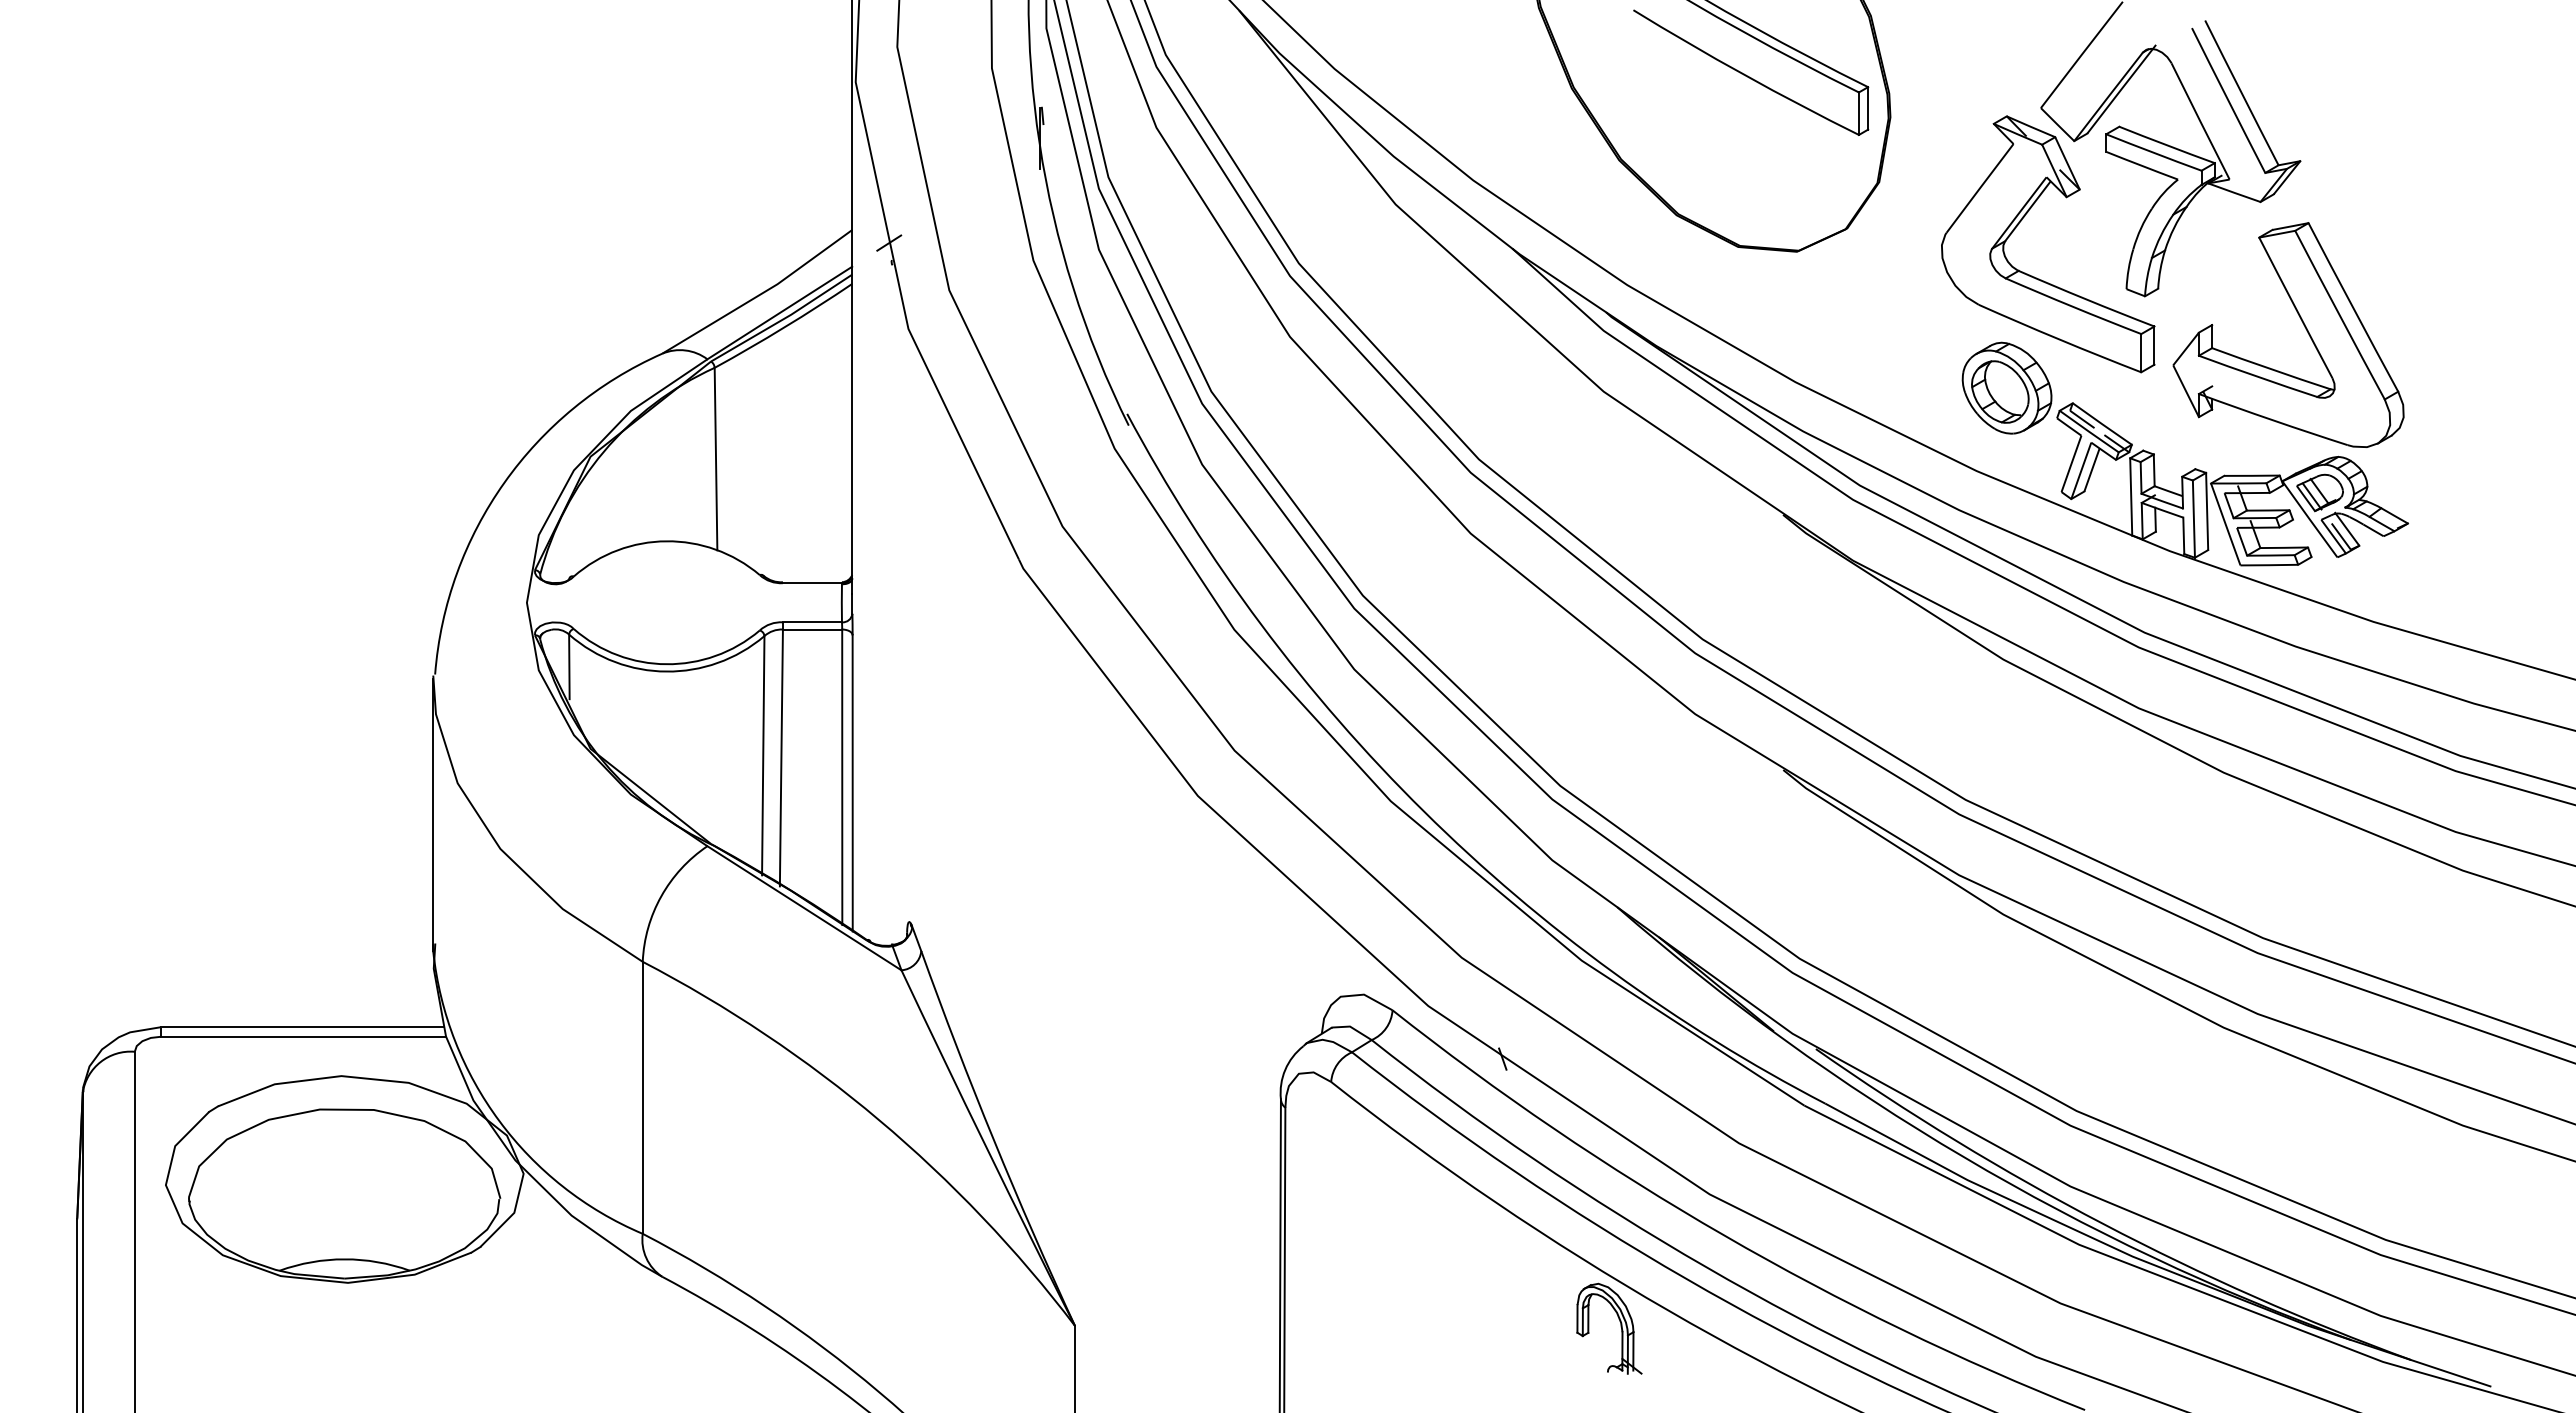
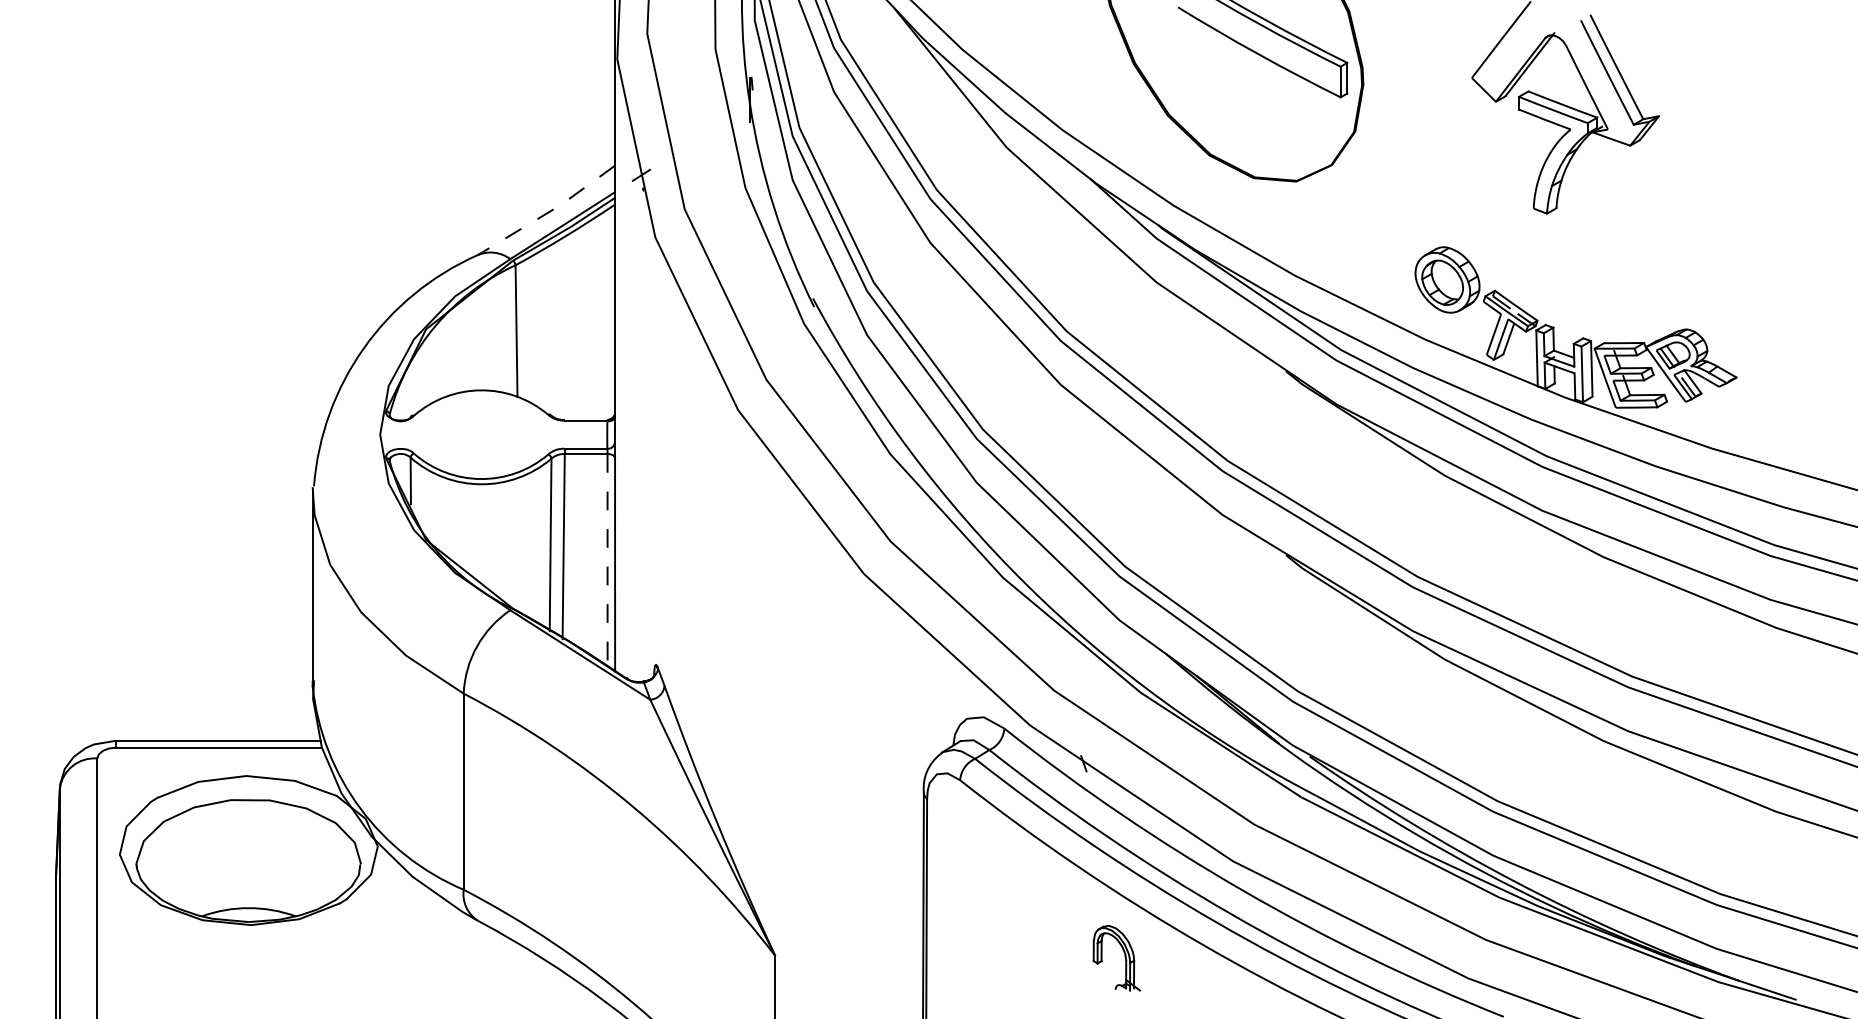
part: (2032, 275) -> (1465, 198), removed
line: (759, 295) -> (547, 213), solid -> dashed
part: (2304, 327) -> (1661, 236), removed
line: (842, 777) -> (607, 560), solid -> dashed
part: (1620, 1327) -> (1124, 957), moved

